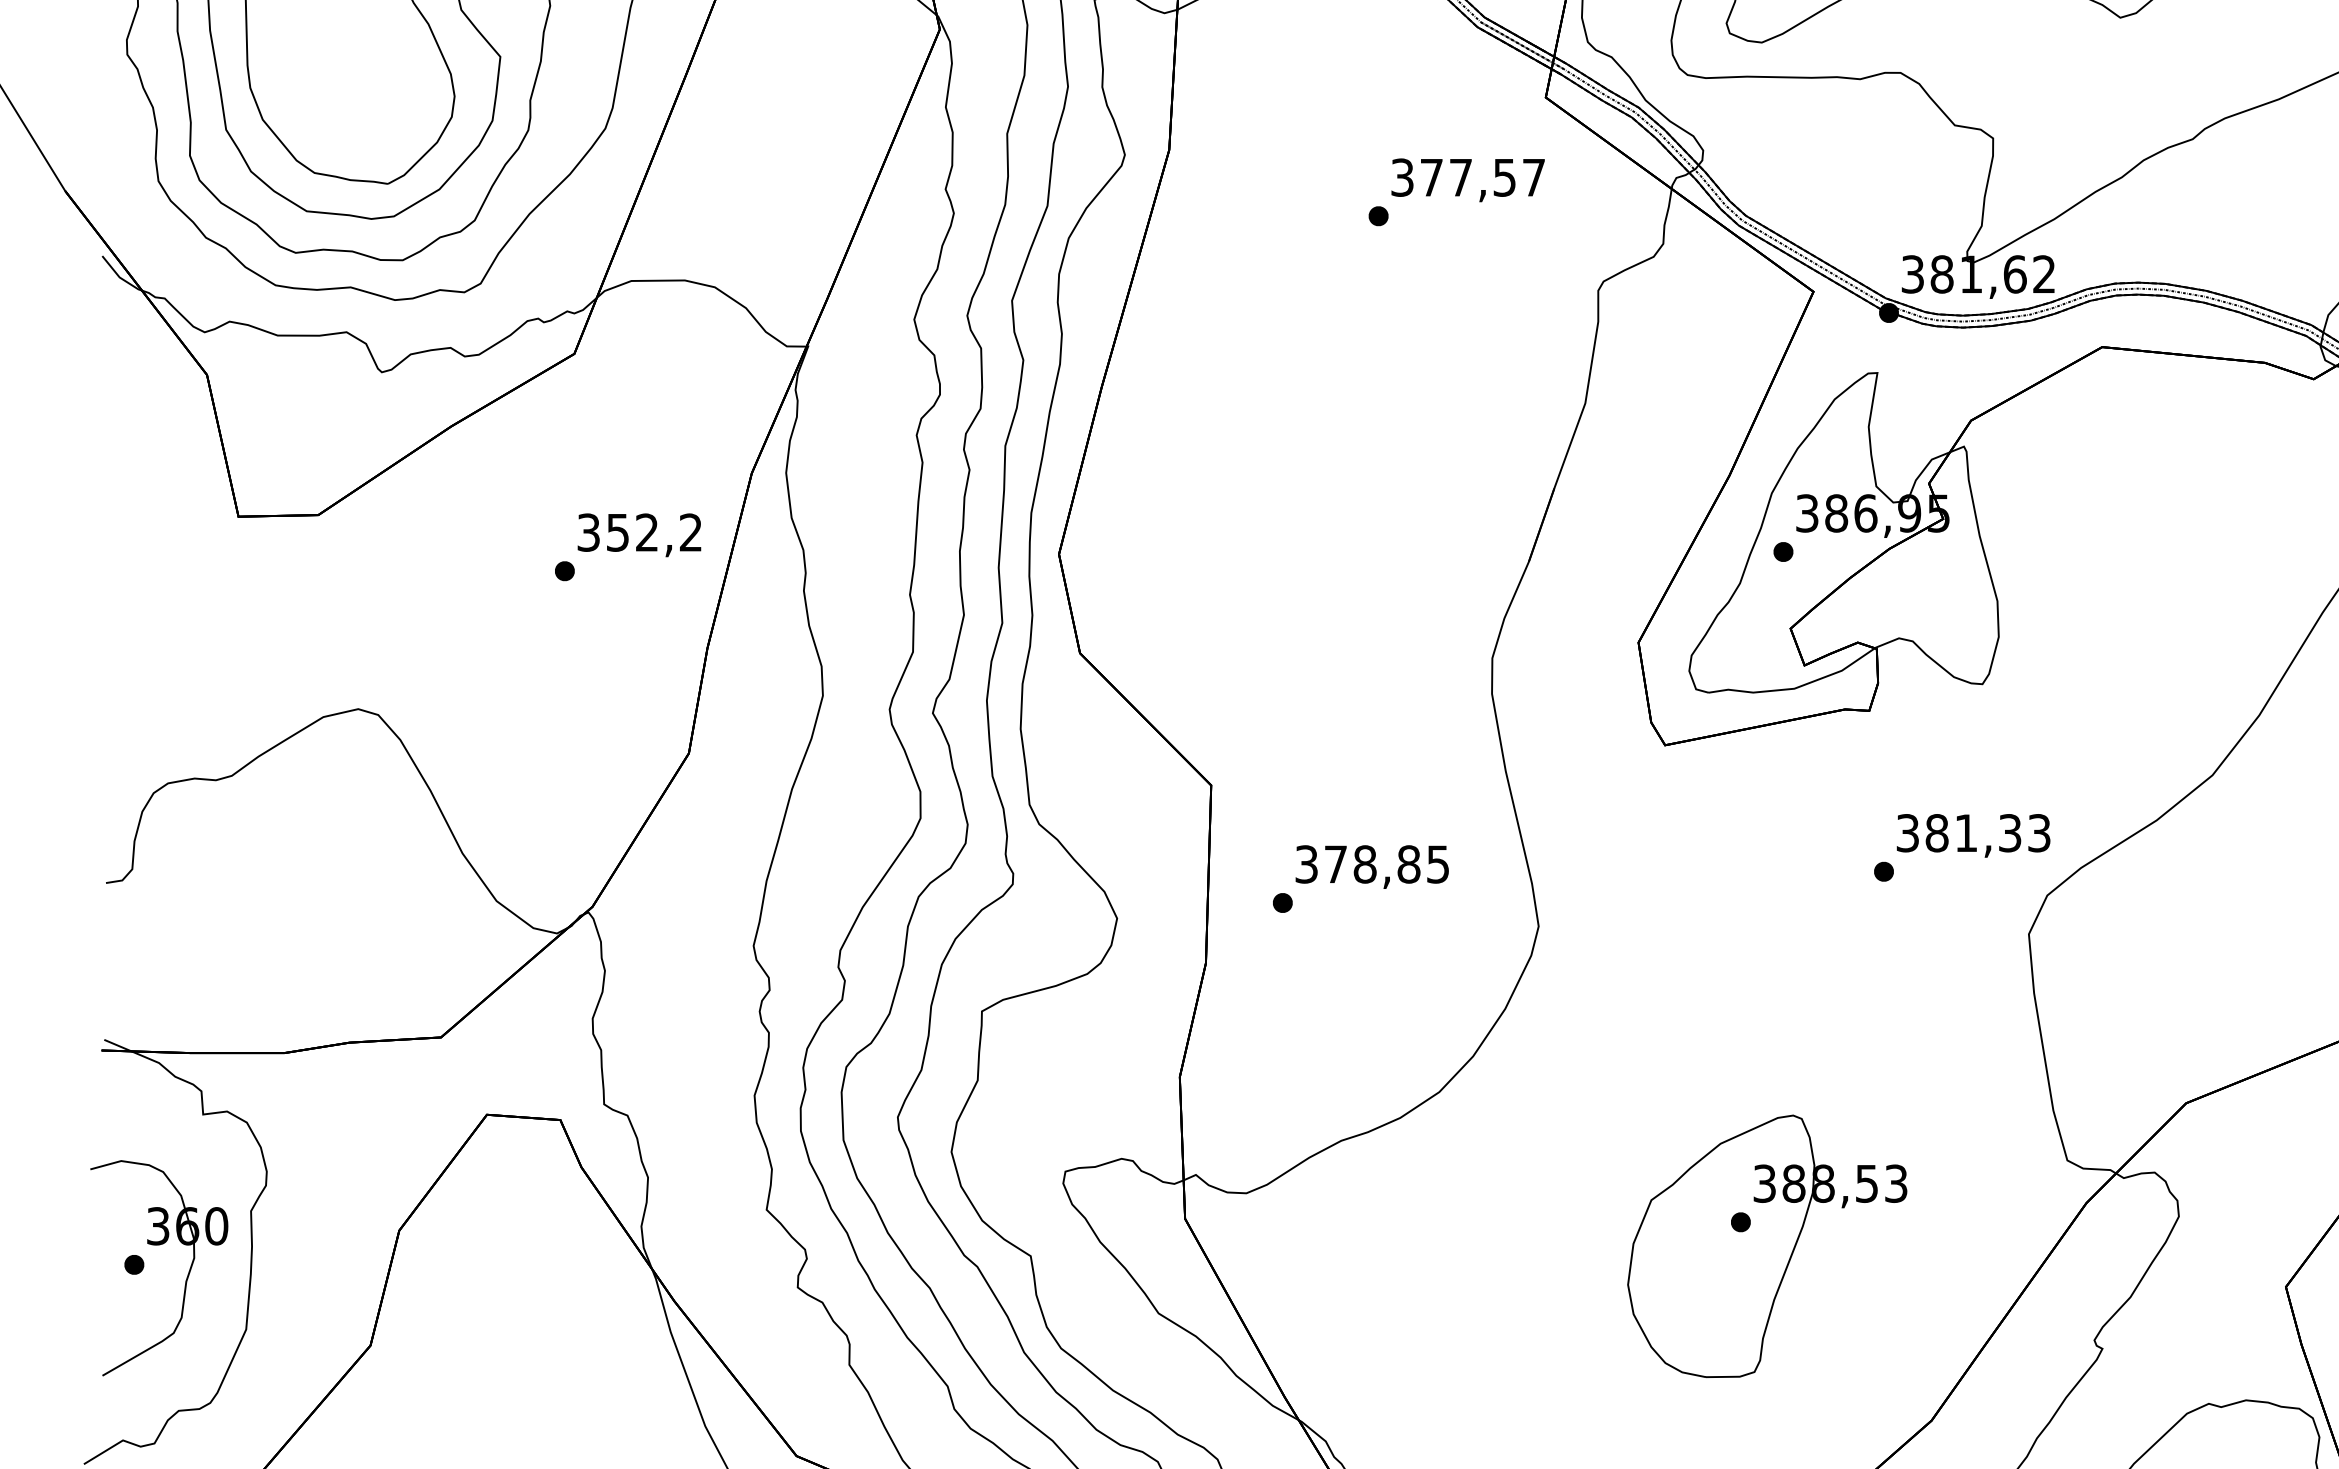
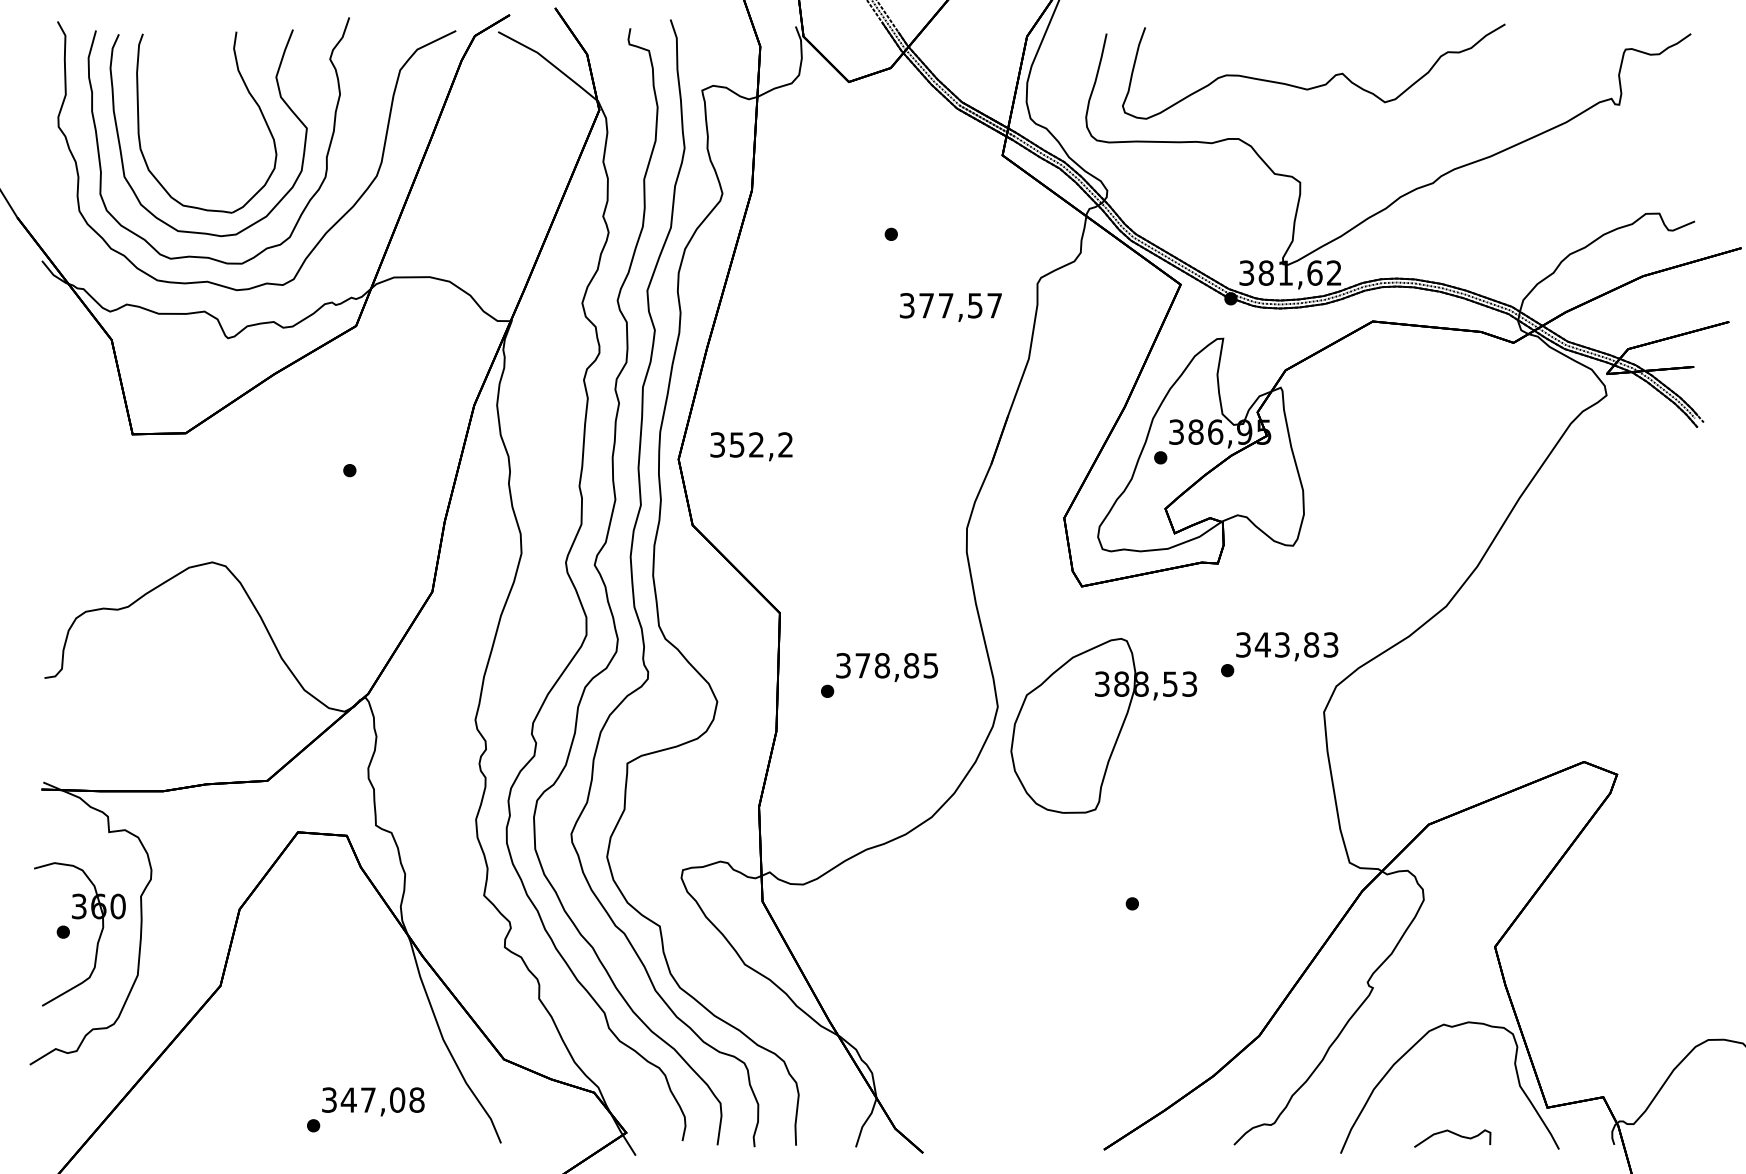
text: (1467, 180) -> (950, 307), moved
text: (639, 534) -> (751, 446), moved
text: (1972, 832) -> (1286, 644), 381,33 -> 343,83
part: (1766, 1245) -> (1103, 725), moved

